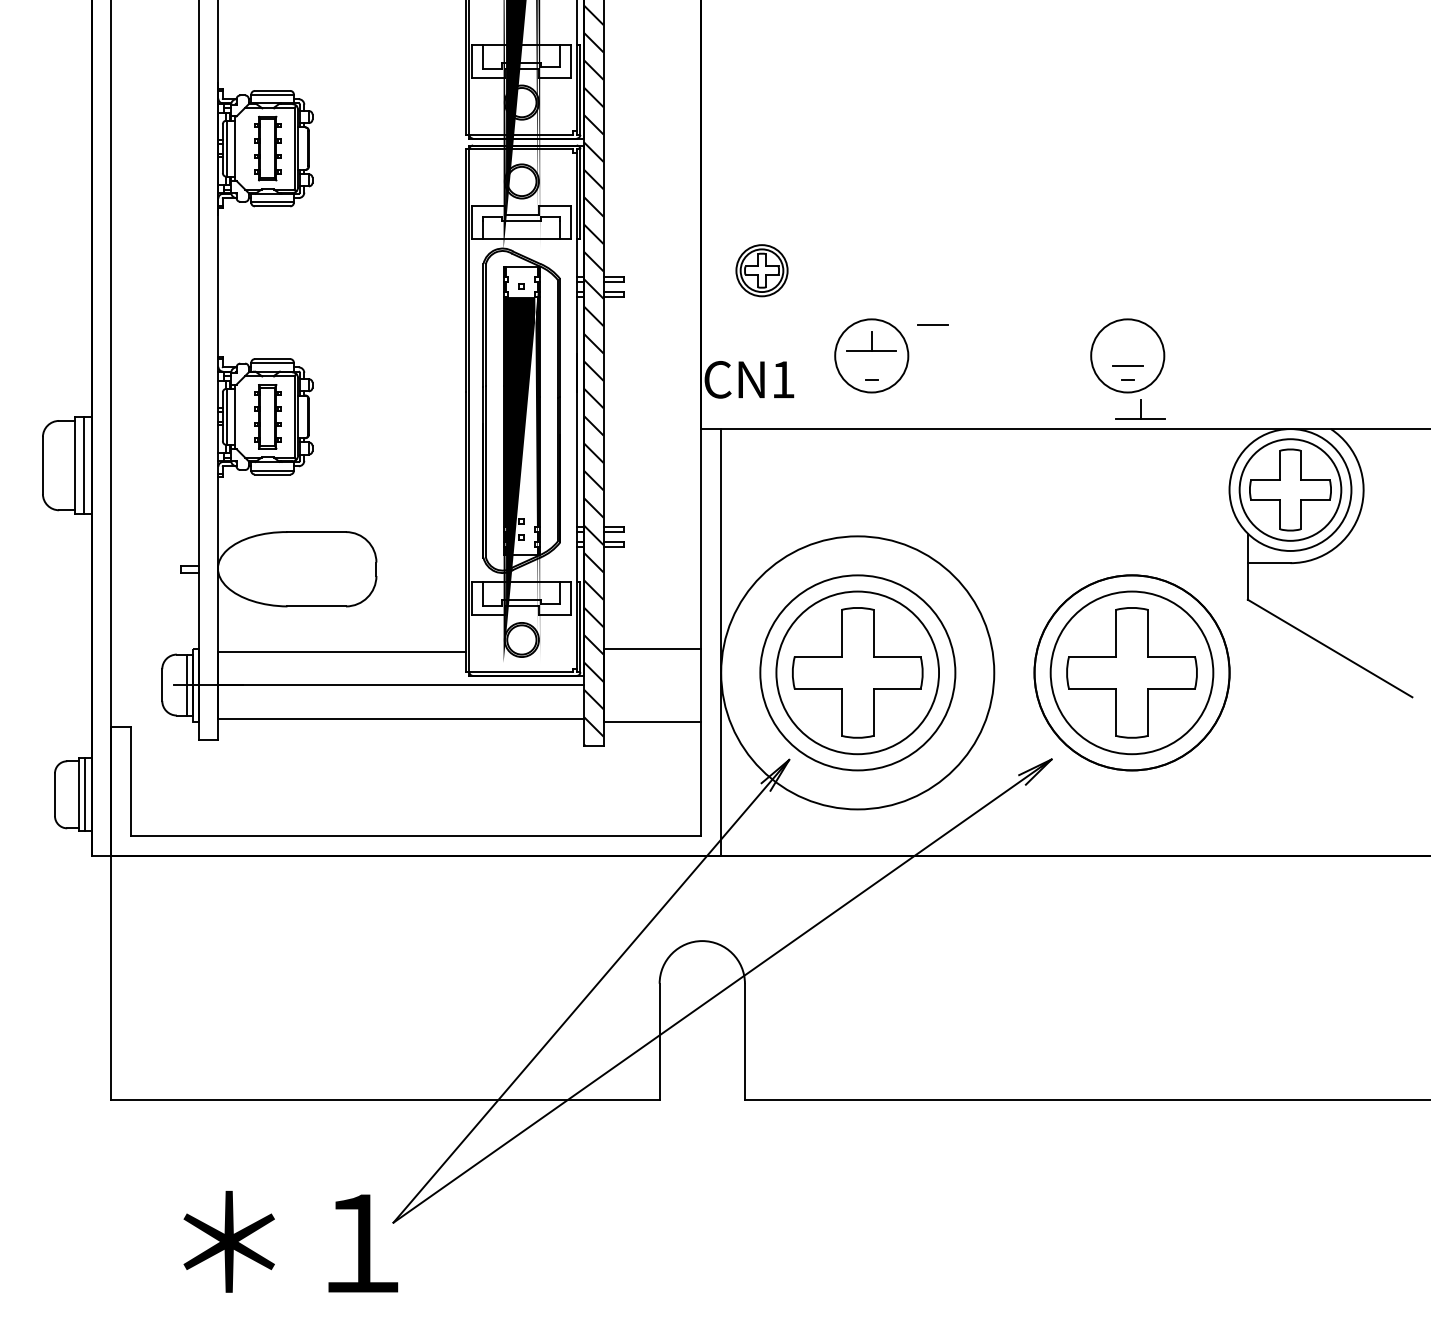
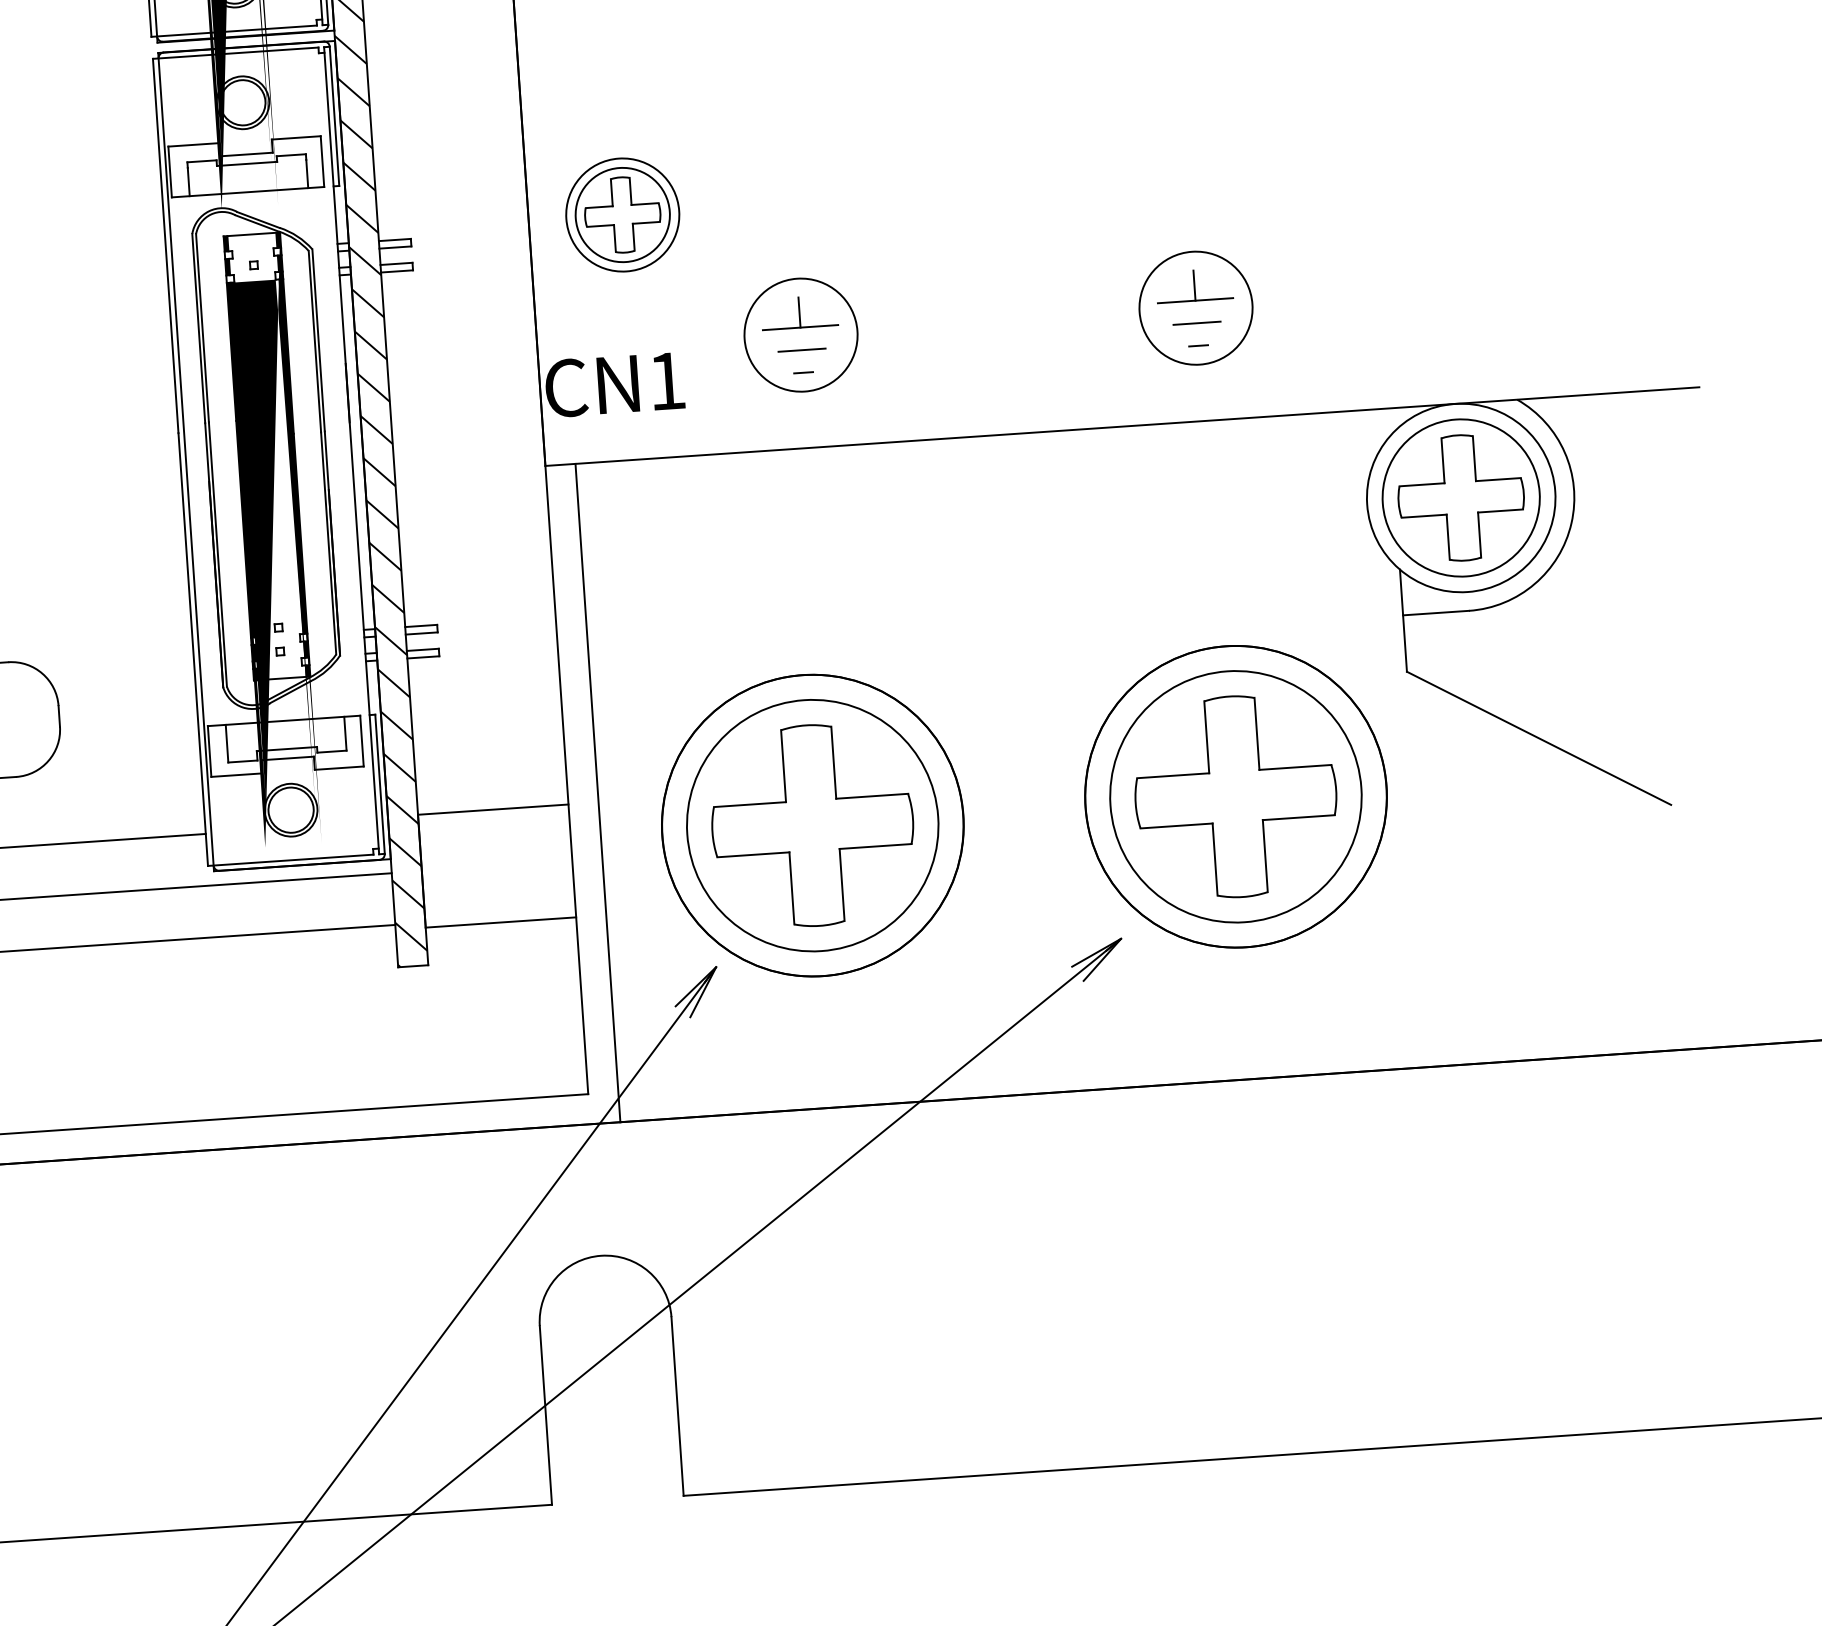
part: (761, 270) -> (621, 214), size x1.43
line: (932, 324) -> (801, 349), moved
part: (1140, 409) -> (1194, 285), moved
circle: (857, 672) -> (812, 825), size x0.71

